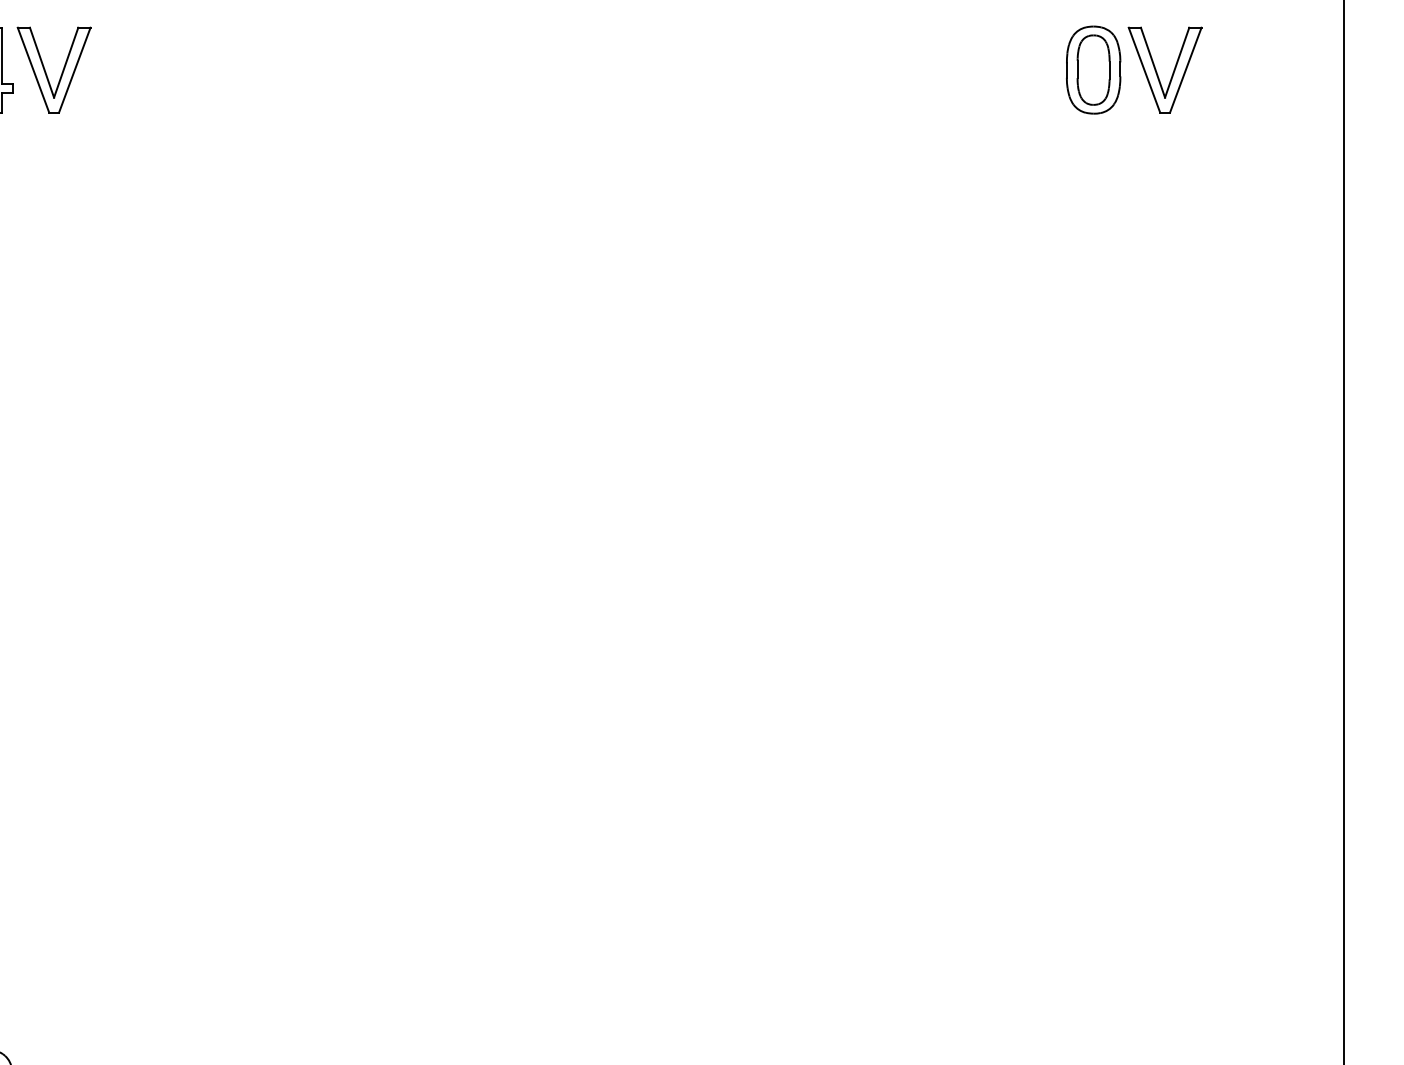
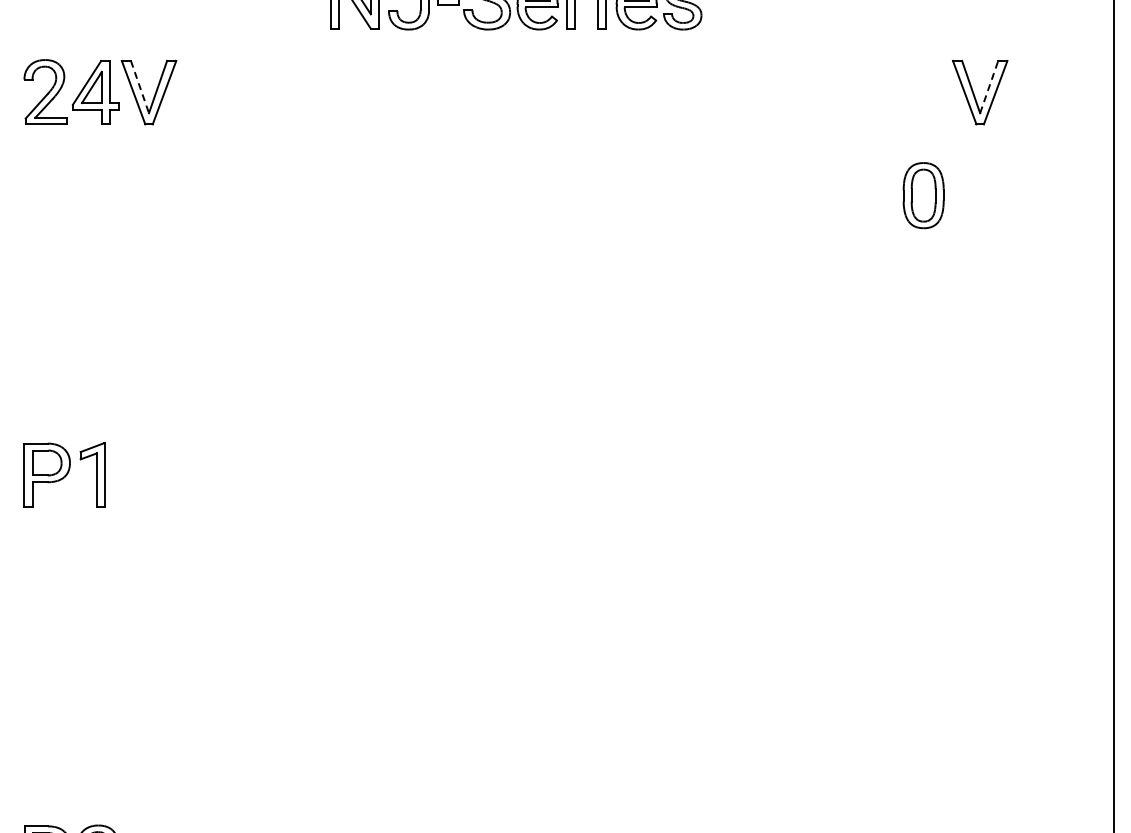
line: (41, 63) -> (139, 87), solid -> dashed
line: (1177, 63) -> (989, 87), solid -> dashed
part: (1093, 69) -> (923, 195), moved

